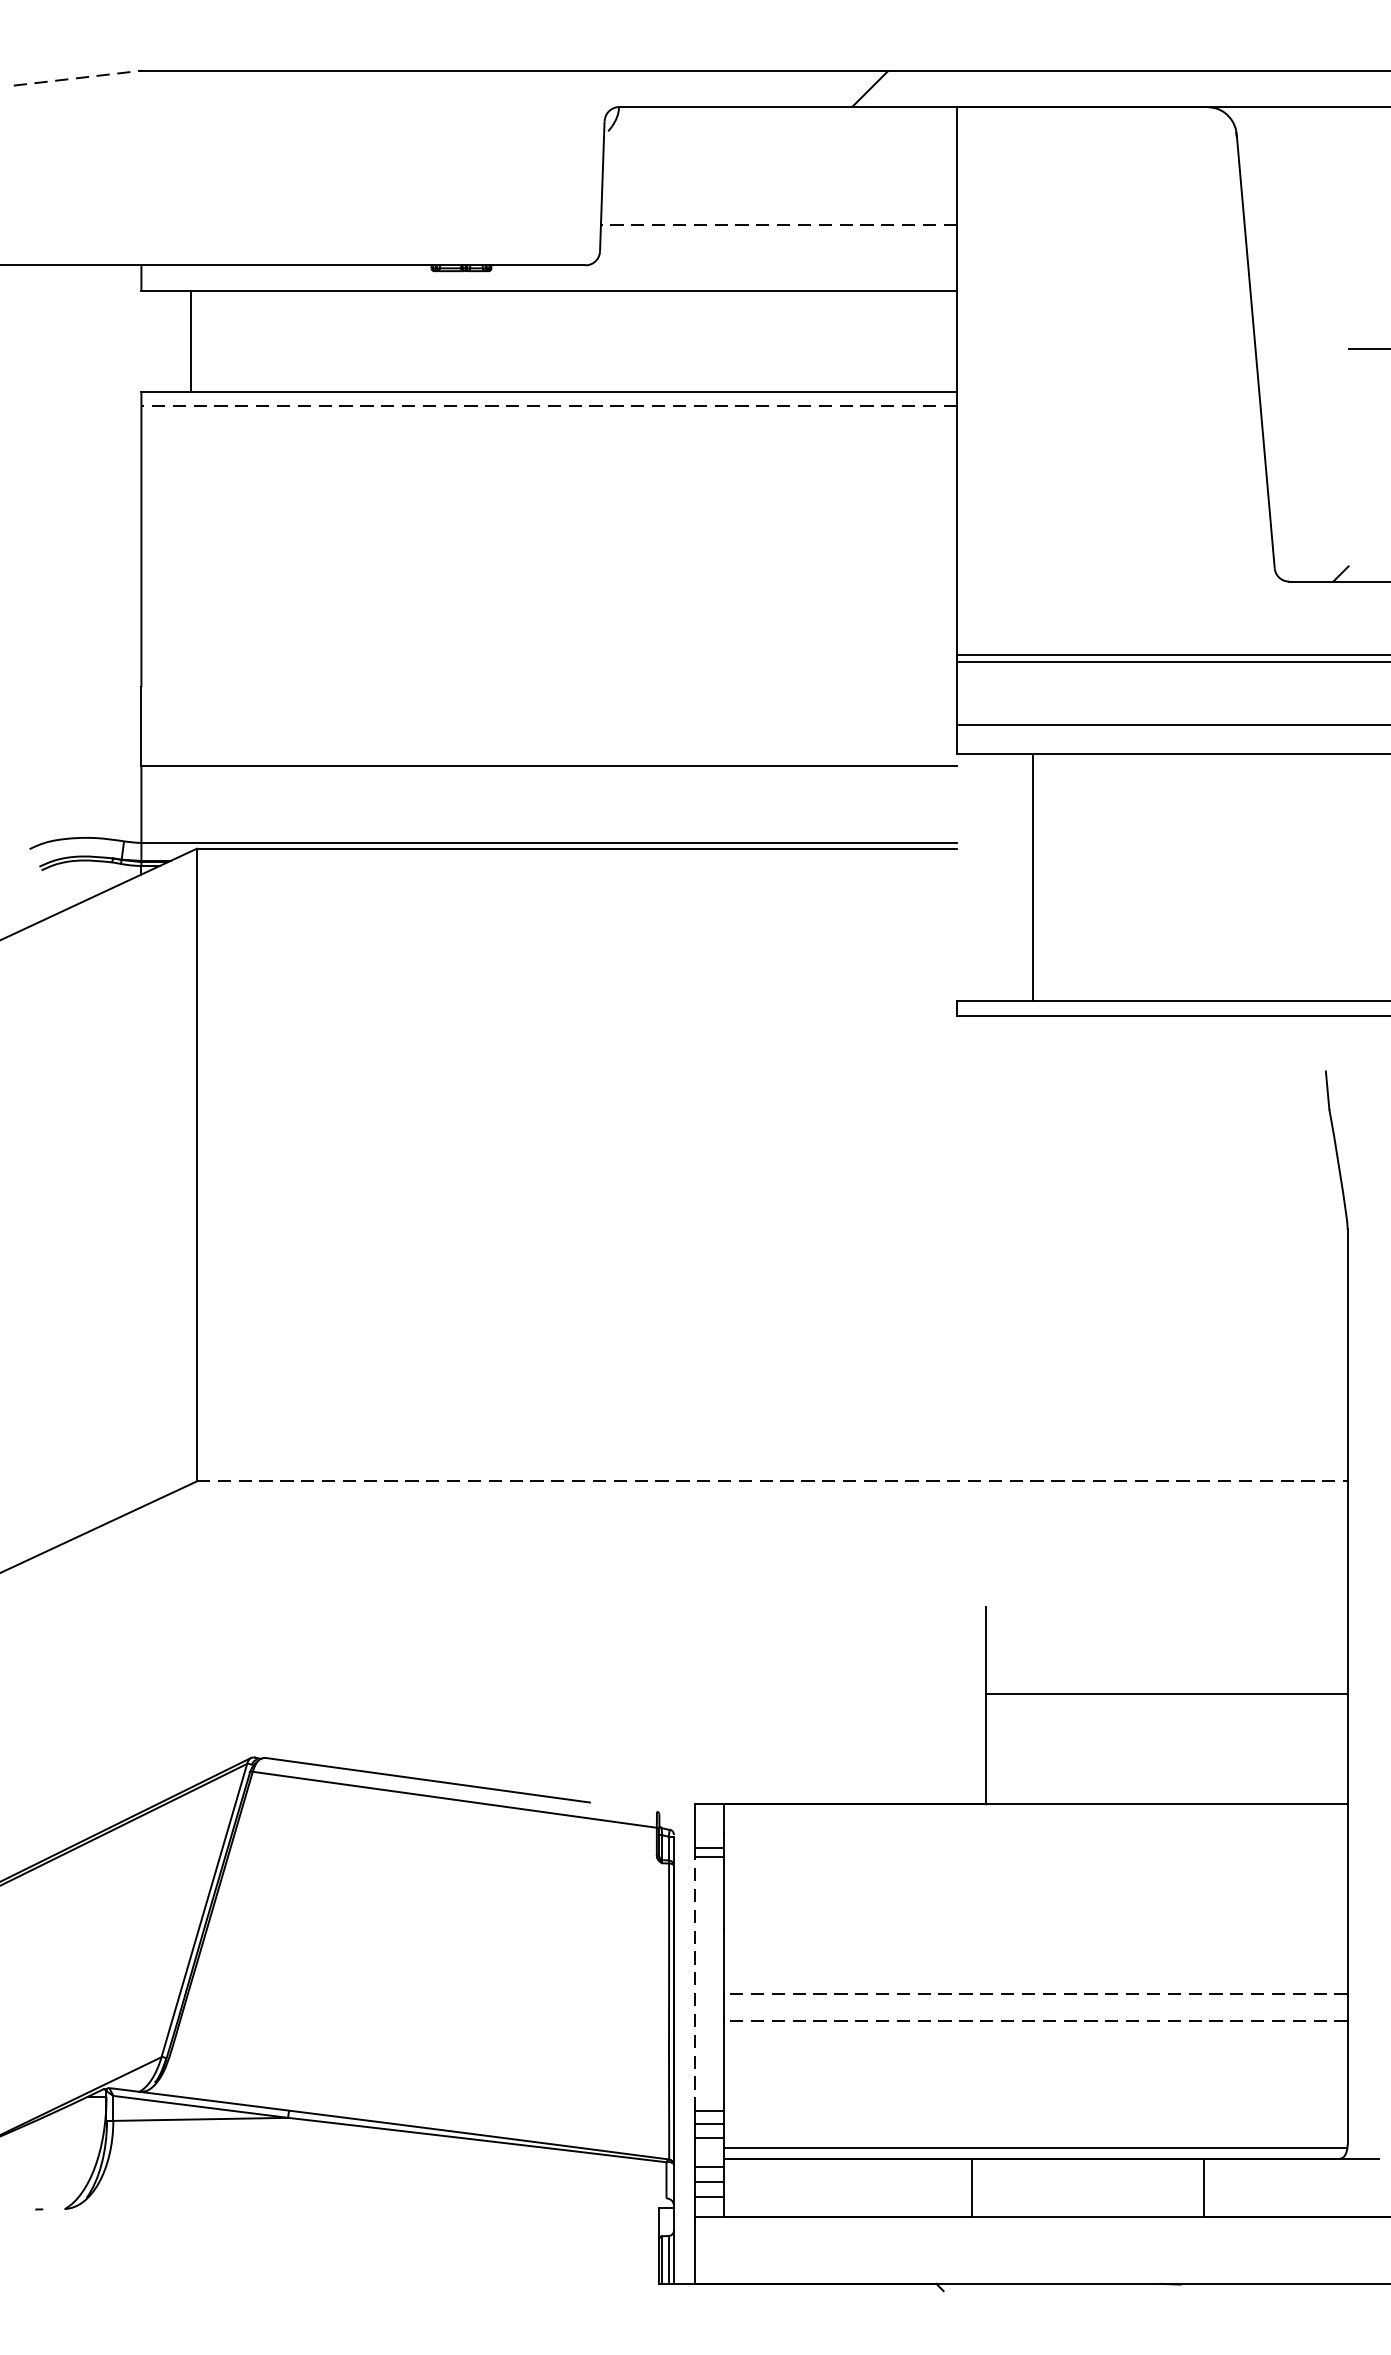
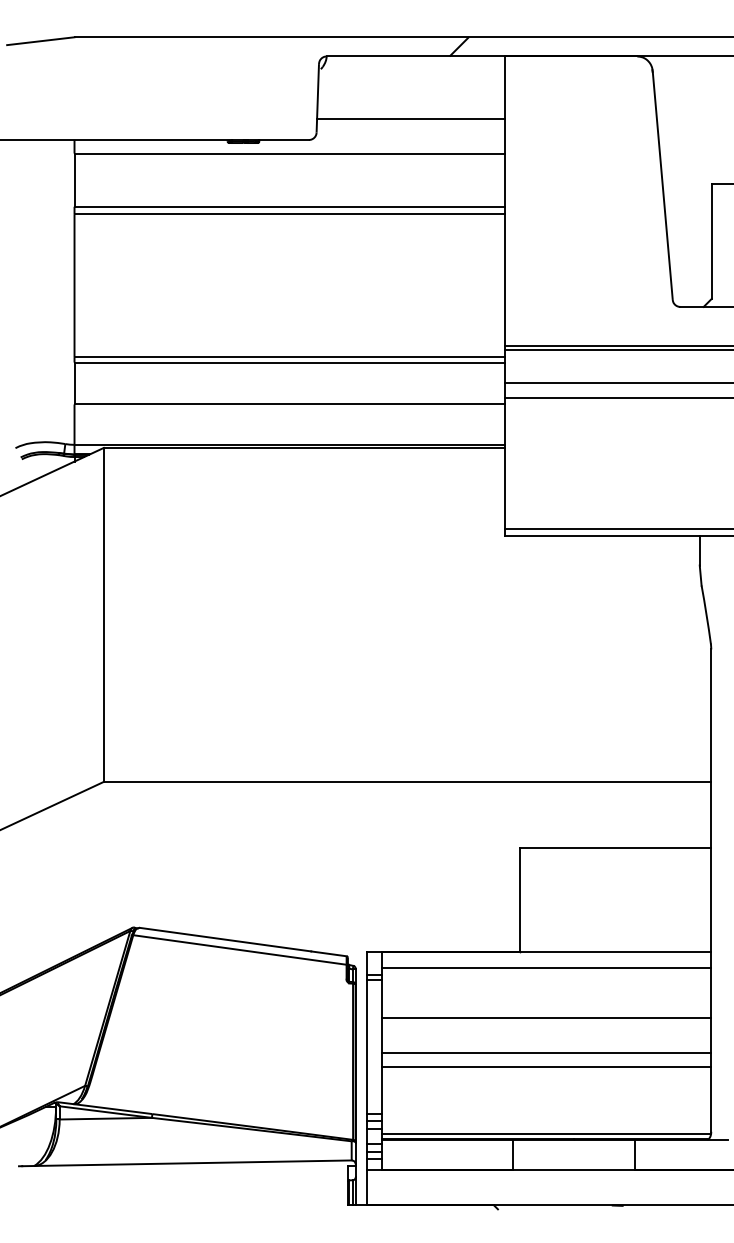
line: (76, 78) -> (40, 41), dashed -> solid
line: (779, 224) -> (411, 118), dashed -> solid
line: (190, 340) -> (74, 179), moved
line: (548, 406) -> (289, 214), dashed -> solid
line: (1348, 457) -> (711, 241), added
line: (548, 677) -> (289, 357), added
line: (548, 686) -> (289, 362), added
line: (1033, 878) -> (505, 463), moved
line: (1325, 1042) -> (699, 550), added
line: (772, 1480) -> (407, 781), dashed -> solid
line: (1166, 1694) -> (615, 848), moved
line: (622, 1806) -> (328, 953), added
line: (1035, 1832) -> (546, 967), added
line: (1035, 1929) -> (546, 1018), added
line: (694, 1984) -> (366, 1047), dashed -> solid
line: (1035, 1993) -> (546, 1052), dashed -> solid
line: (1035, 2020) -> (546, 1066), dashed -> solid
line: (353, 2204) -> (186, 1163), added

